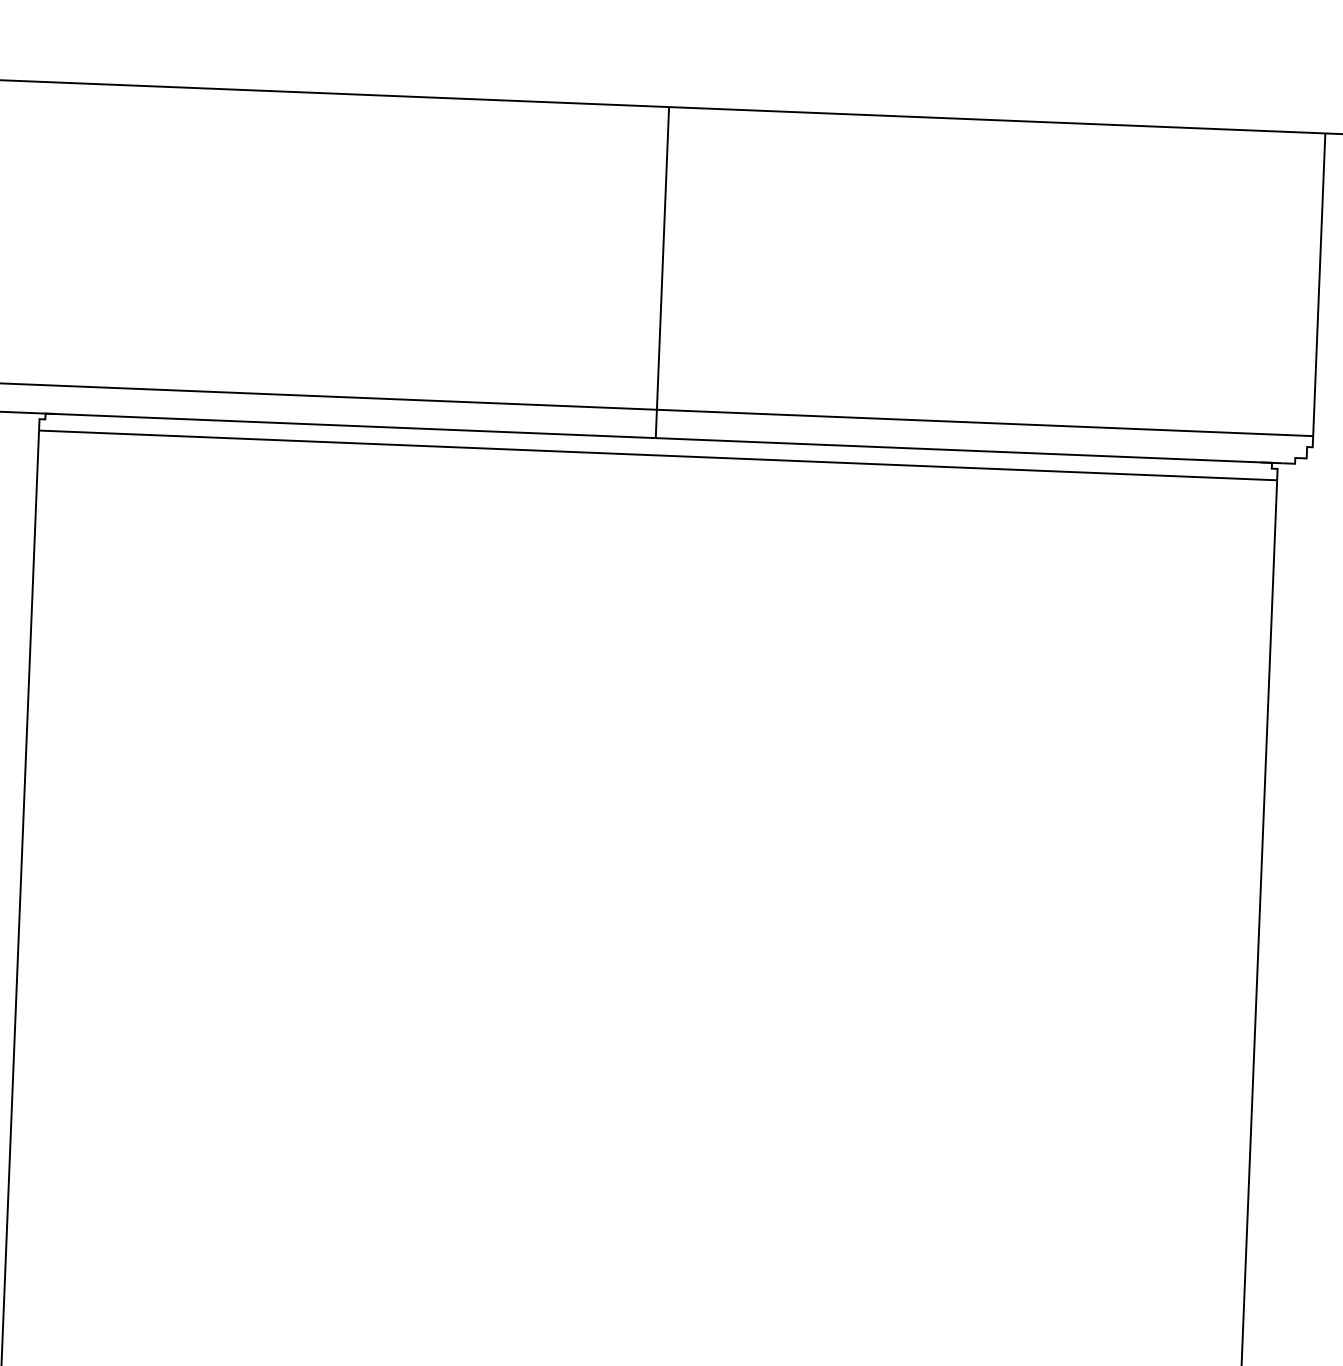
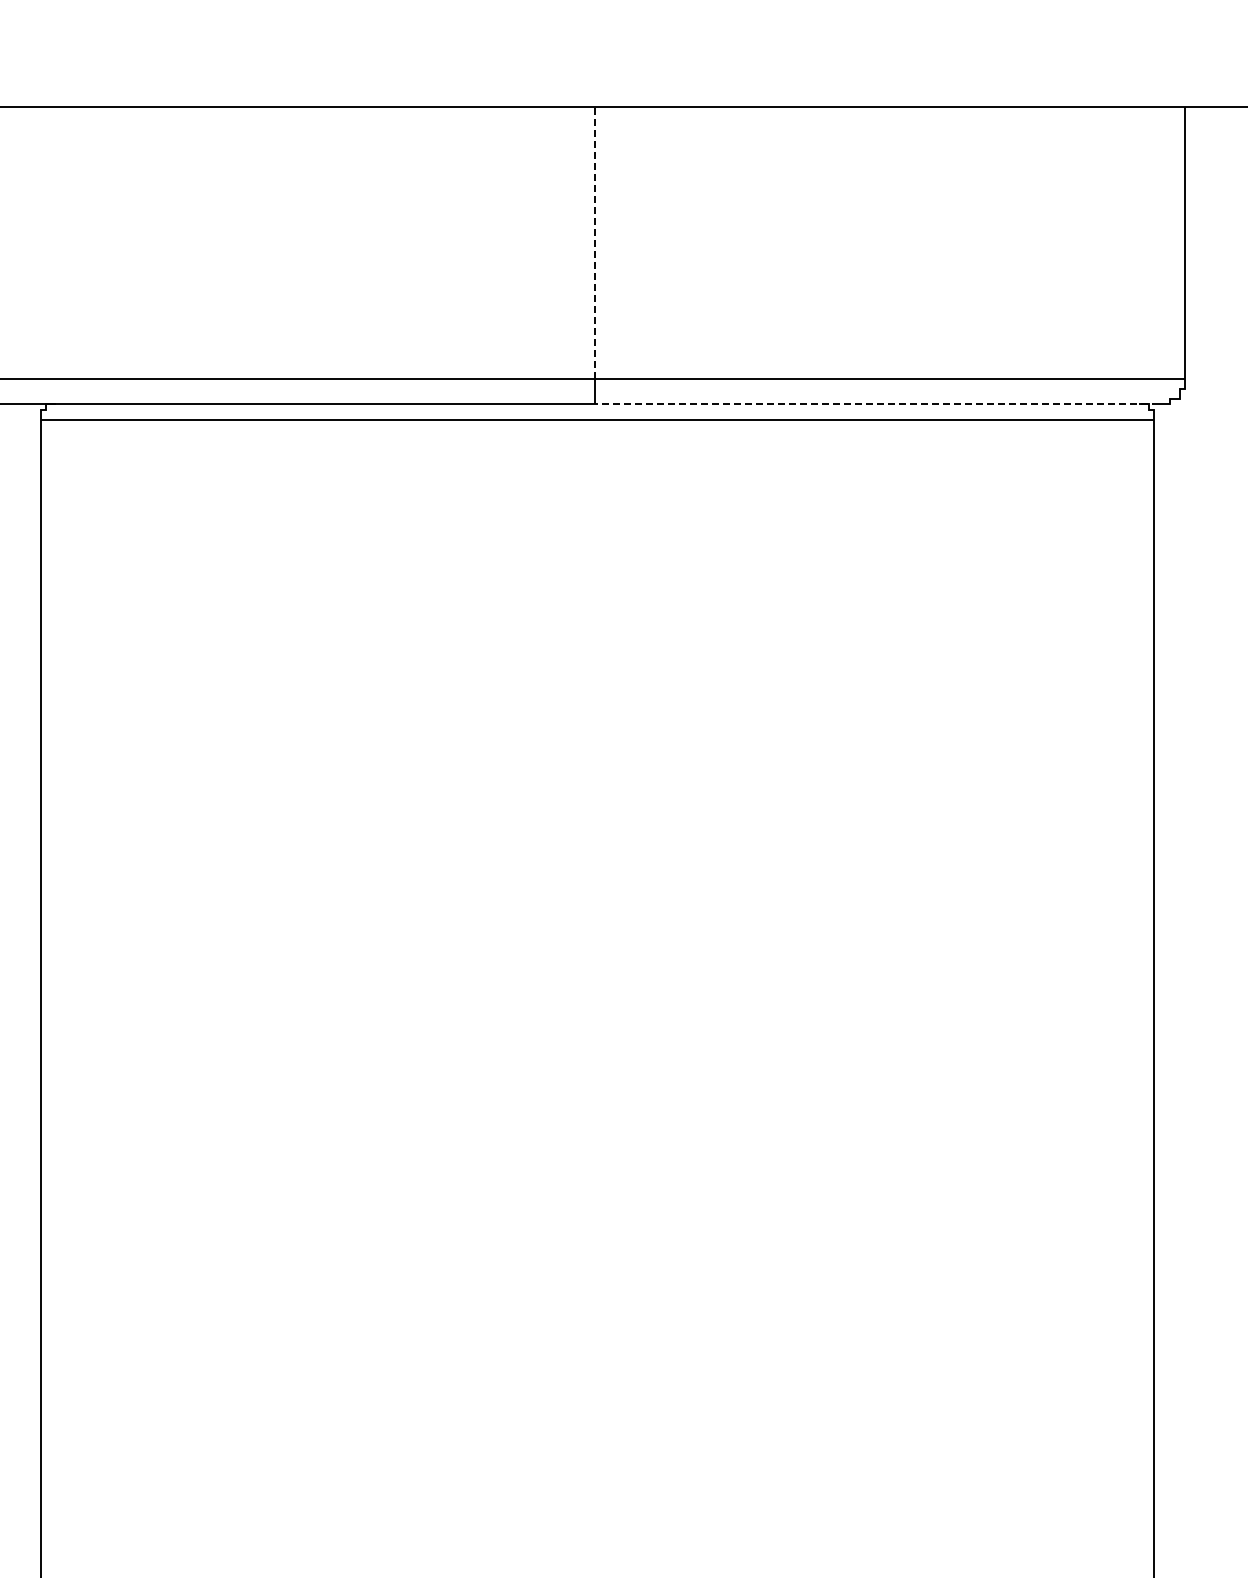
line: (662, 258) -> (594, 242), solid -> dashed
line: (969, 450) -> (876, 404), solid -> dashed

